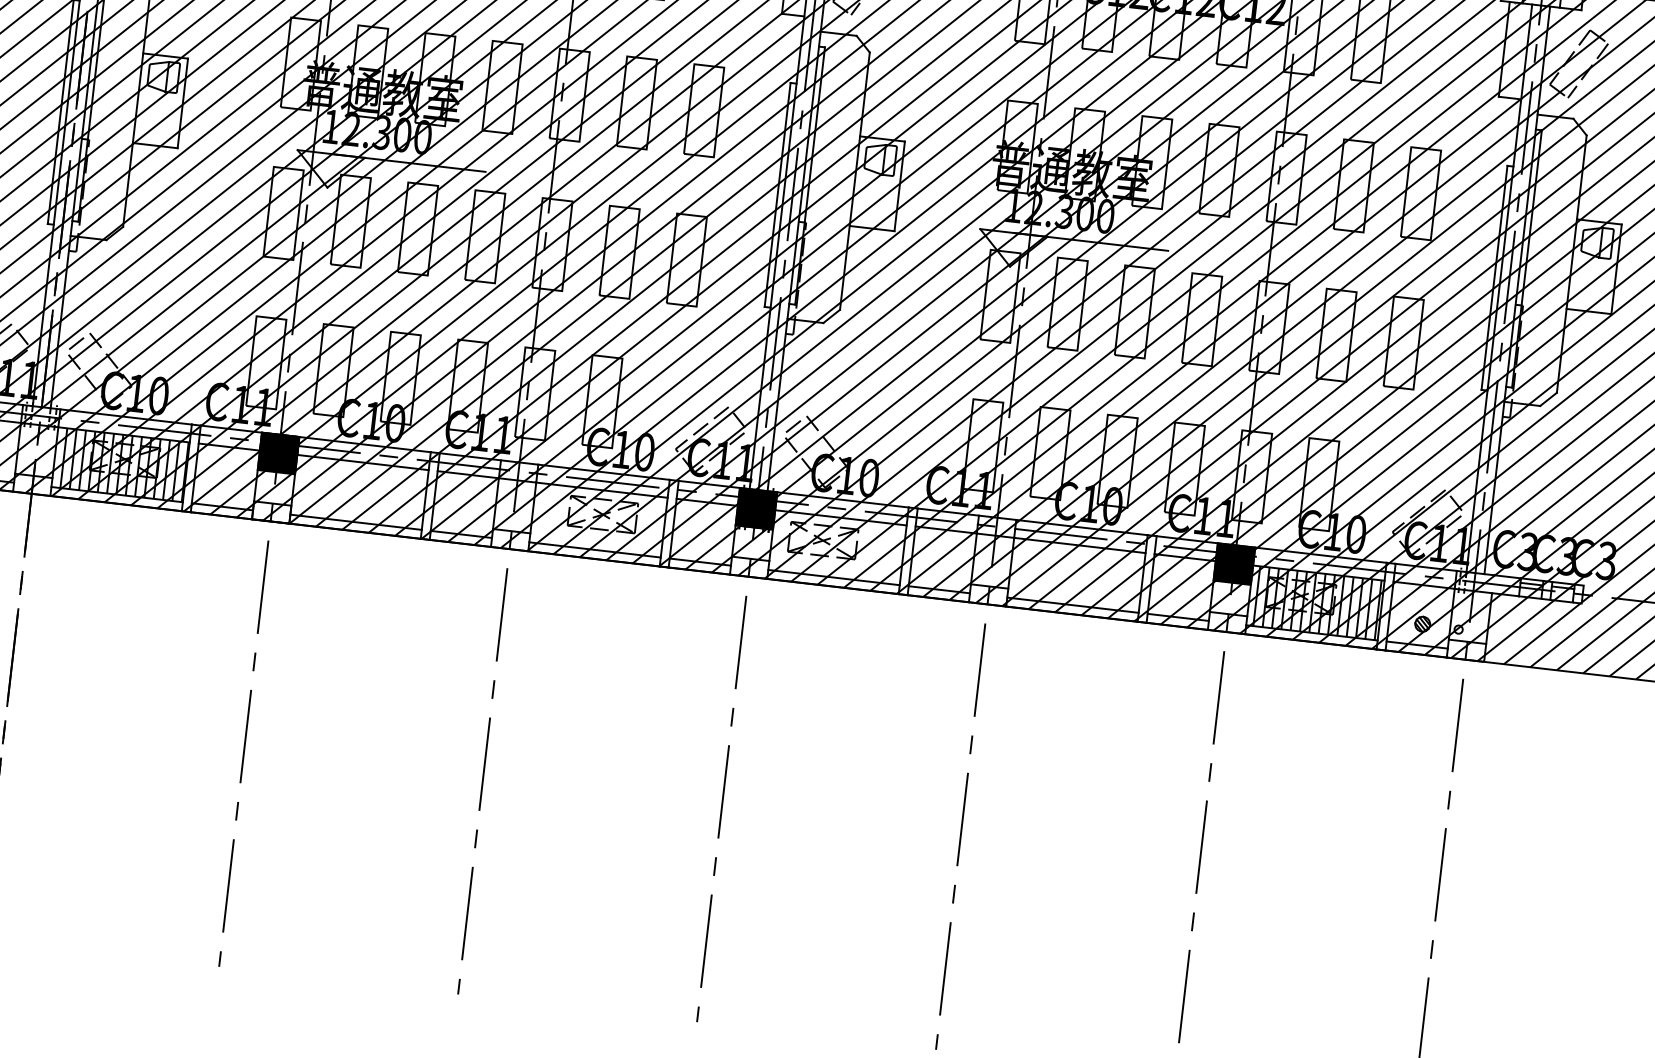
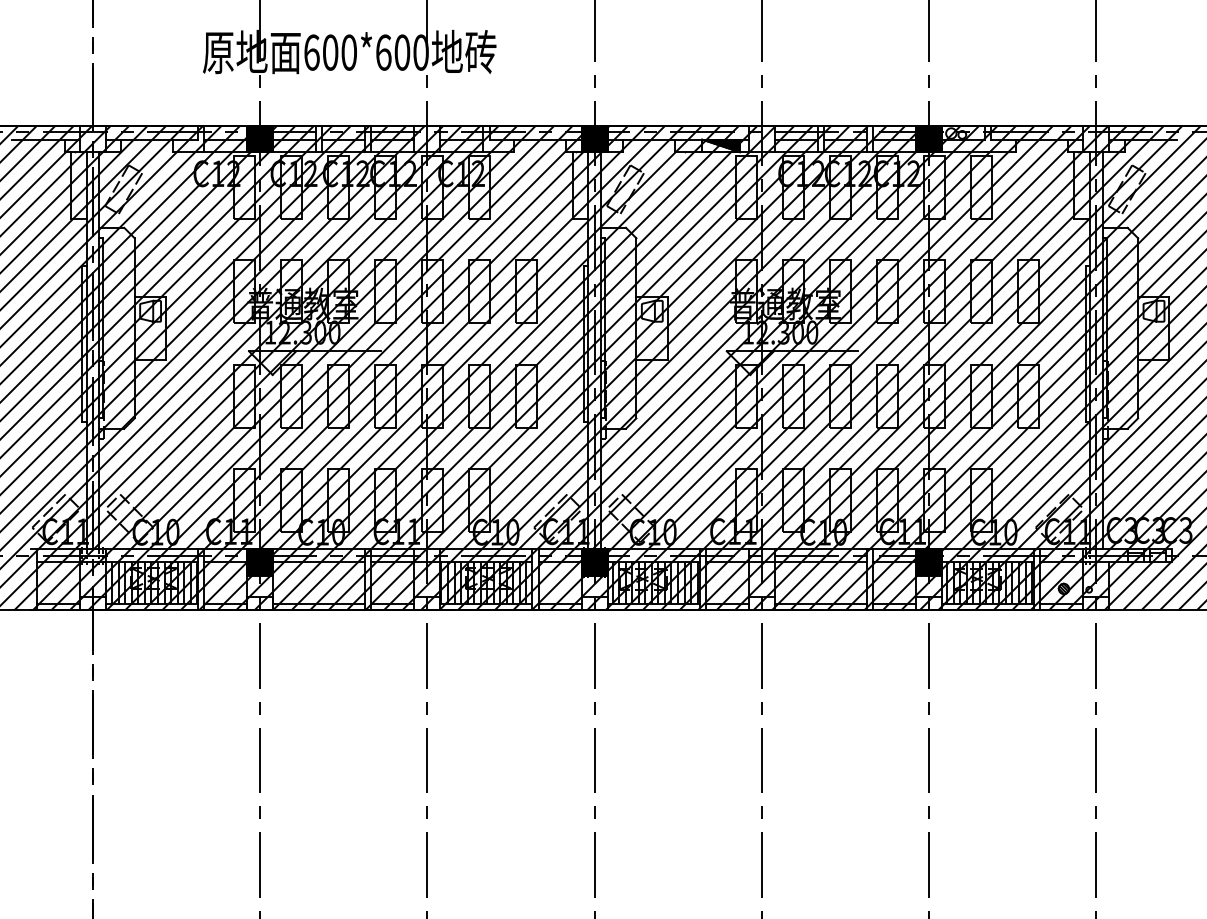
hatch: (594, 519) -> (483, 582), added
hatch: (838, 547) -> (654, 582), added

